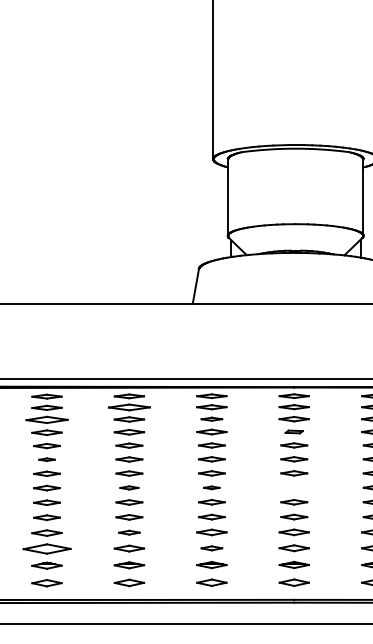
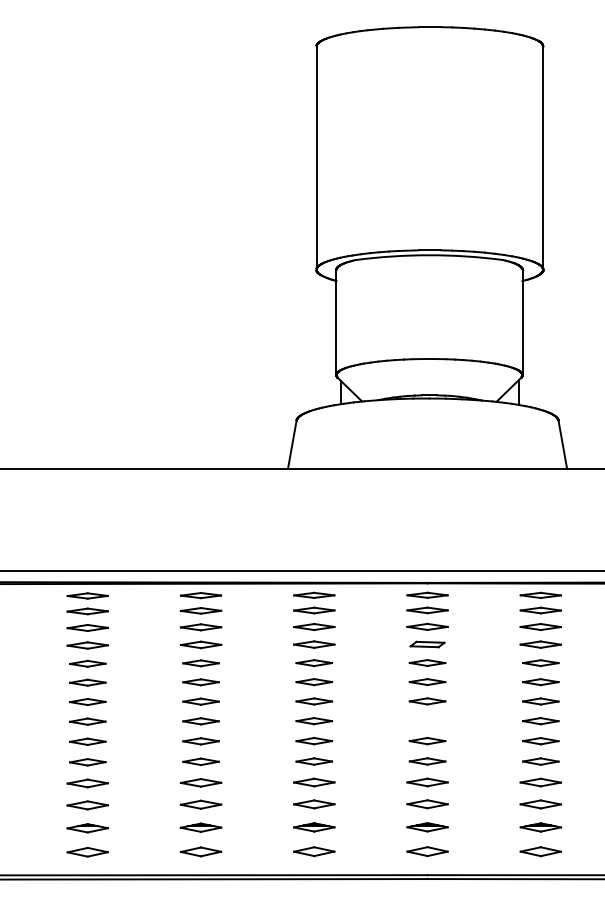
part: (129, 407) -> (200, 610), size x0.71
part: (212, 418) -> (314, 626), size x1.43
part: (46, 419) -> (87, 627), size x0.71
part: (294, 431) -> (427, 644), size x1.43
part: (46, 459) -> (87, 682), size x1.67
part: (129, 488) -> (200, 721), size x1.43
part: (211, 488) -> (313, 721), size x1.67
part: (129, 532) -> (200, 782), size x1.43
part: (212, 548) -> (314, 804), size x1.43
part: (46, 549) -> (87, 805), size x0.62

